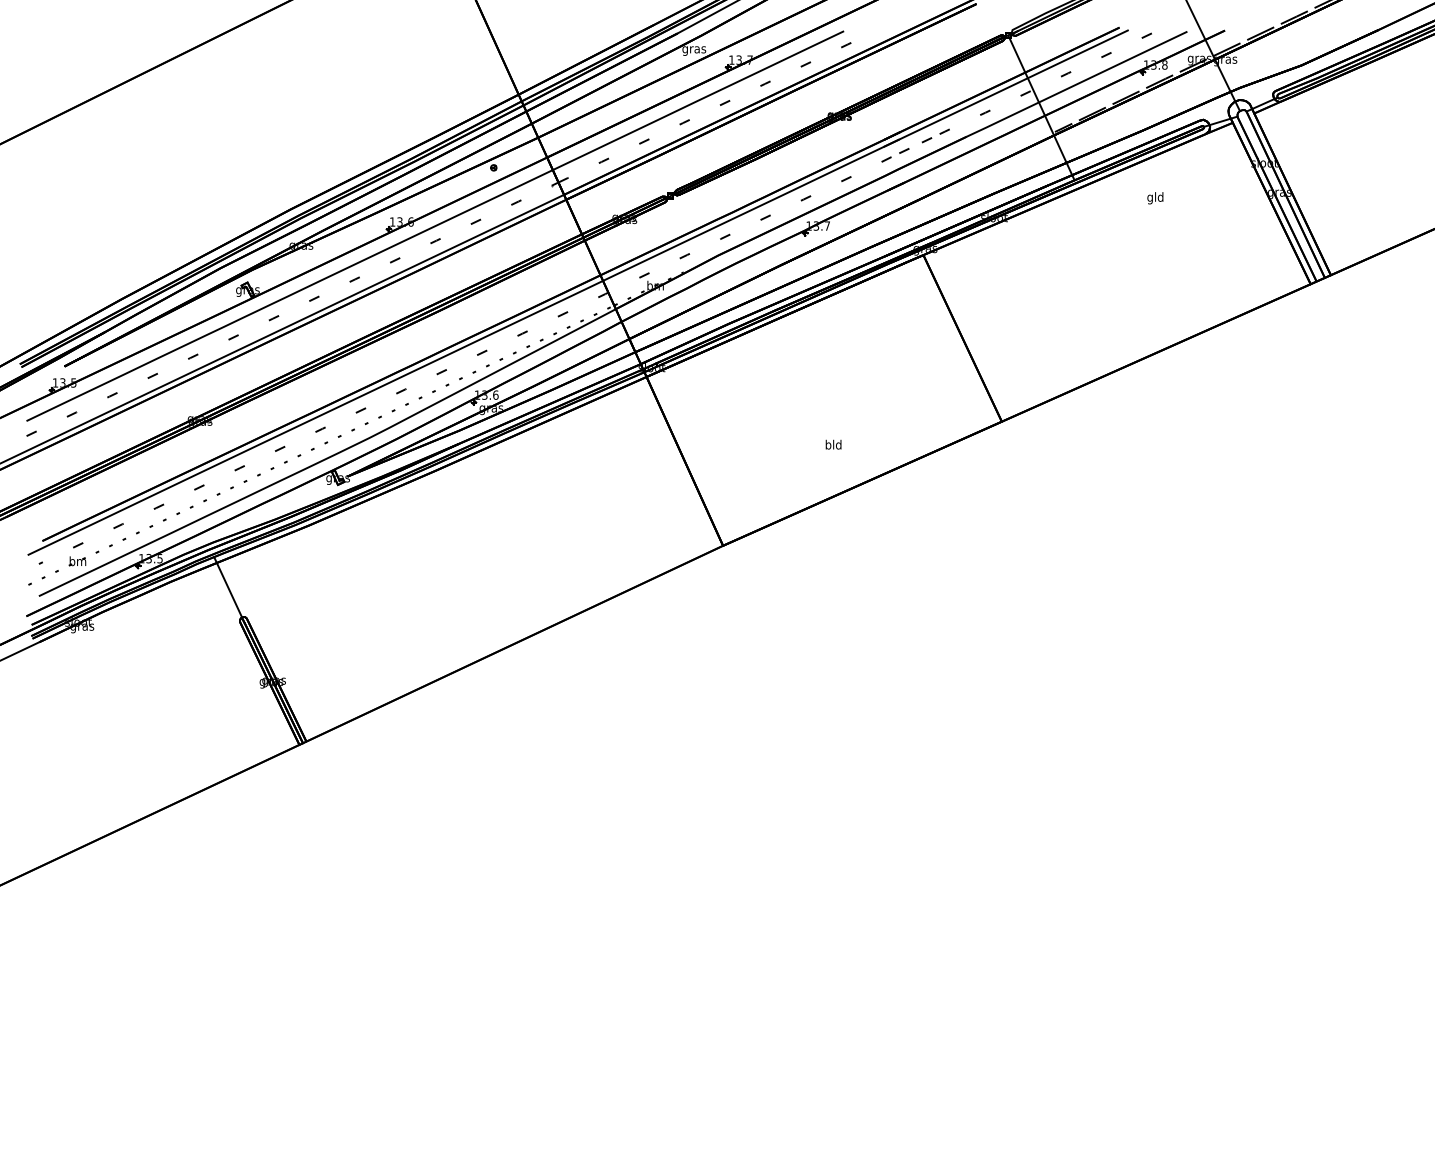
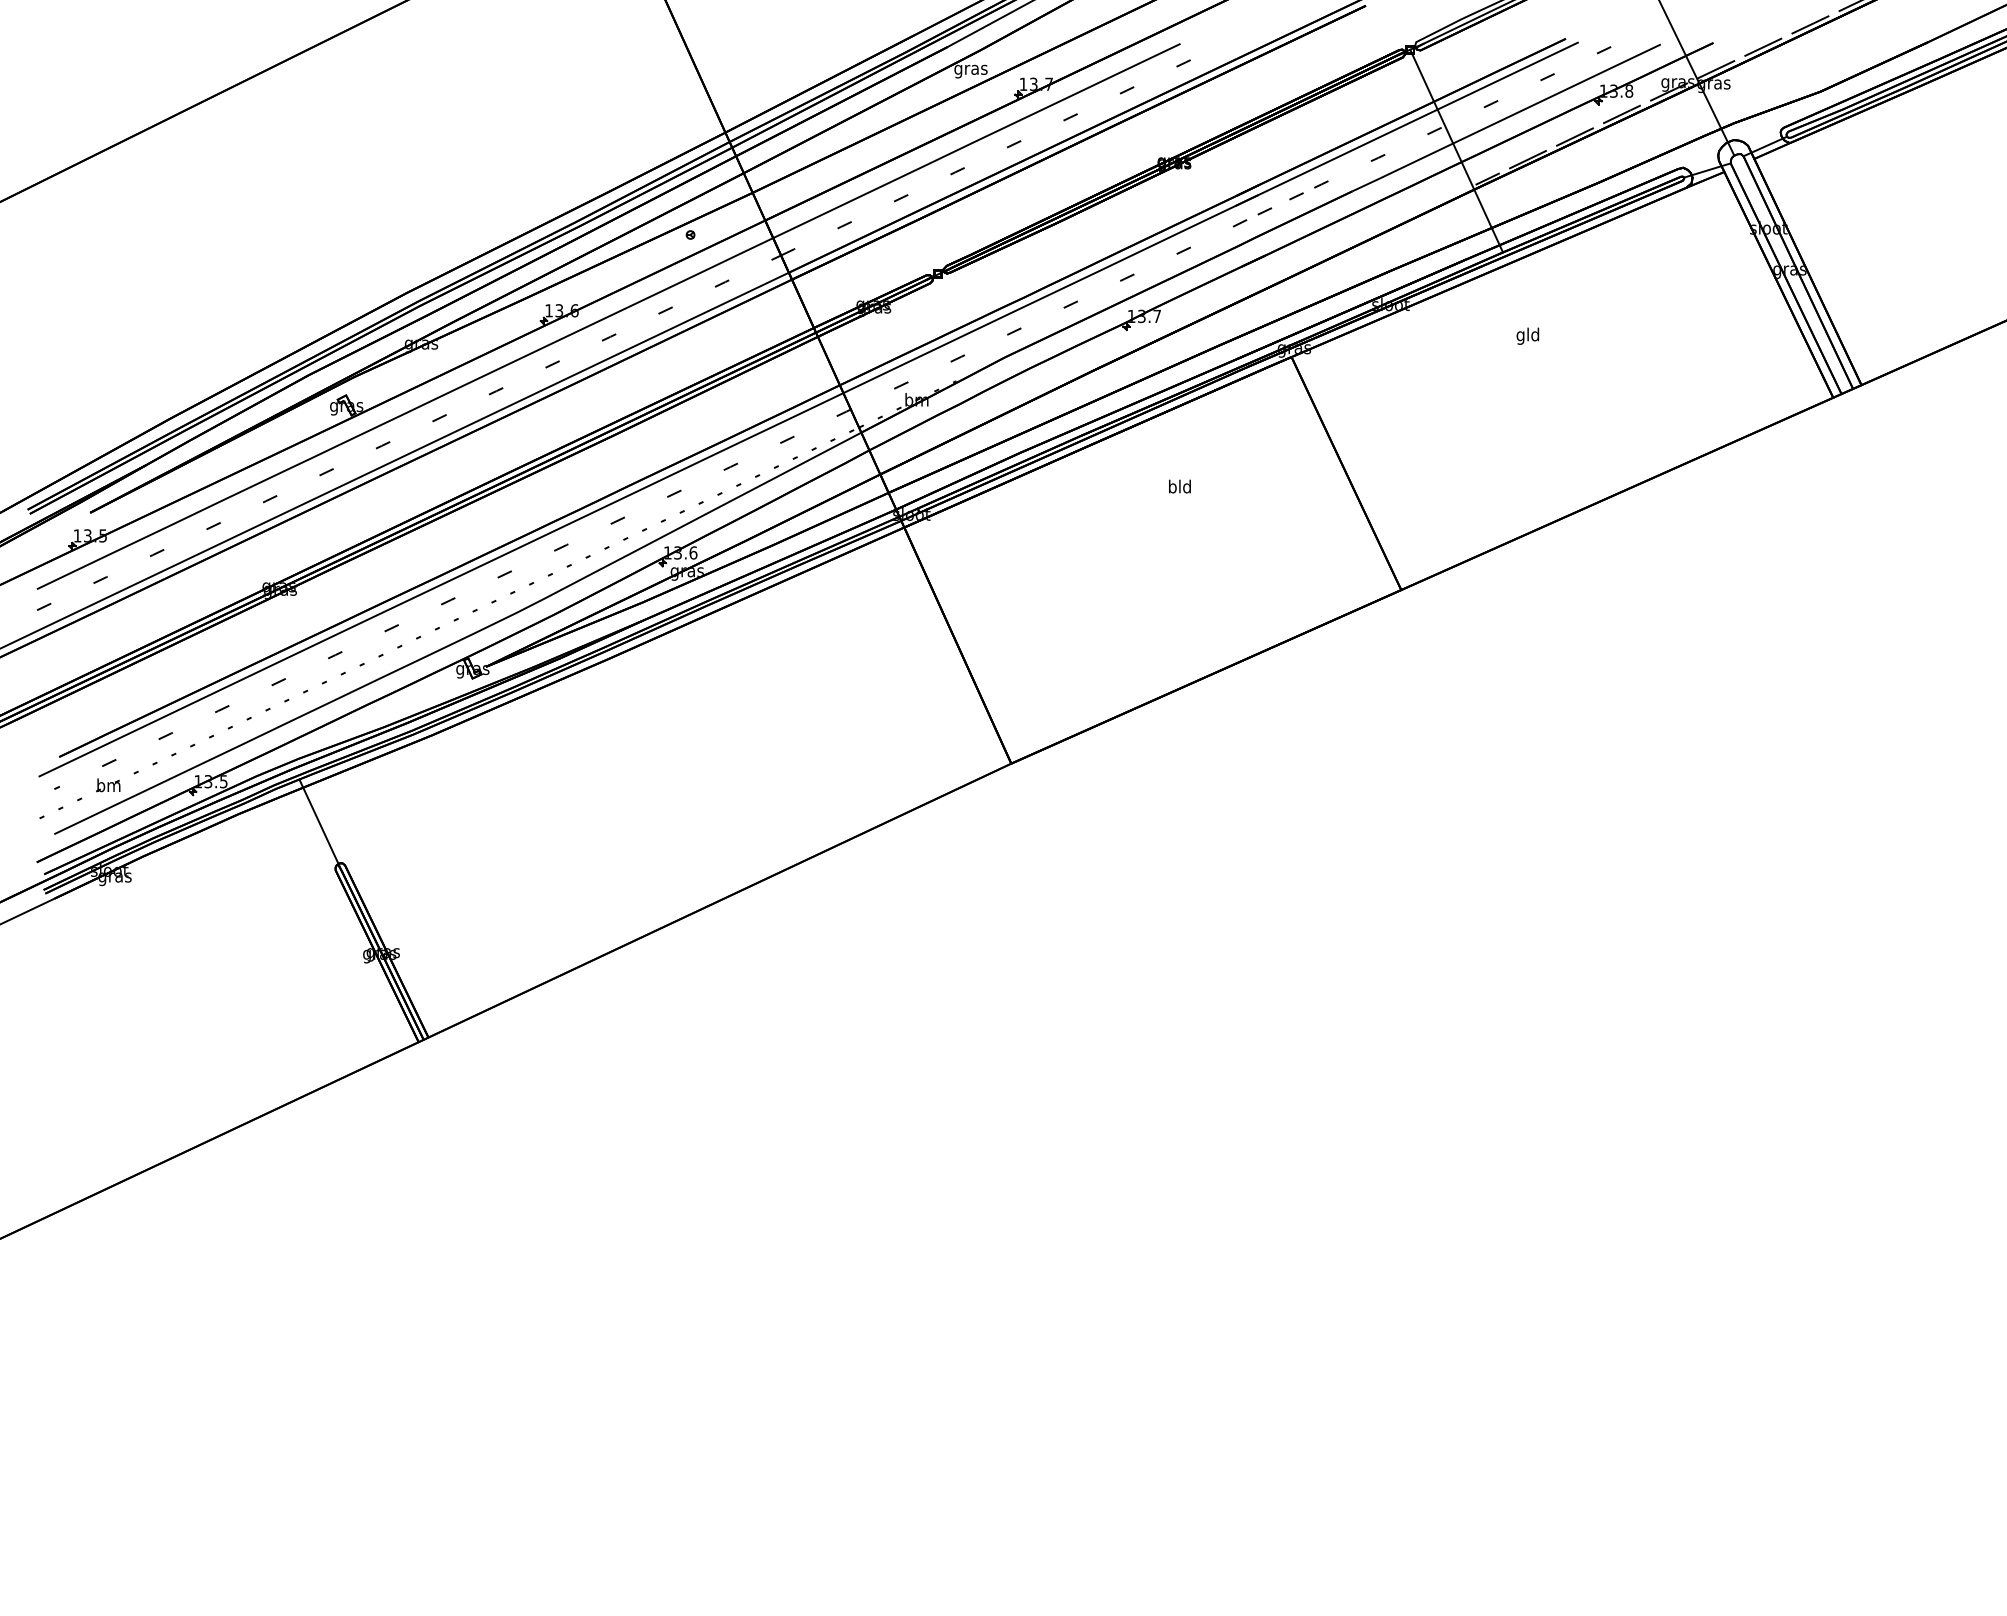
text: (1155, 198) -> (1528, 336), moved
text: (833, 444) -> (1179, 486), moved

